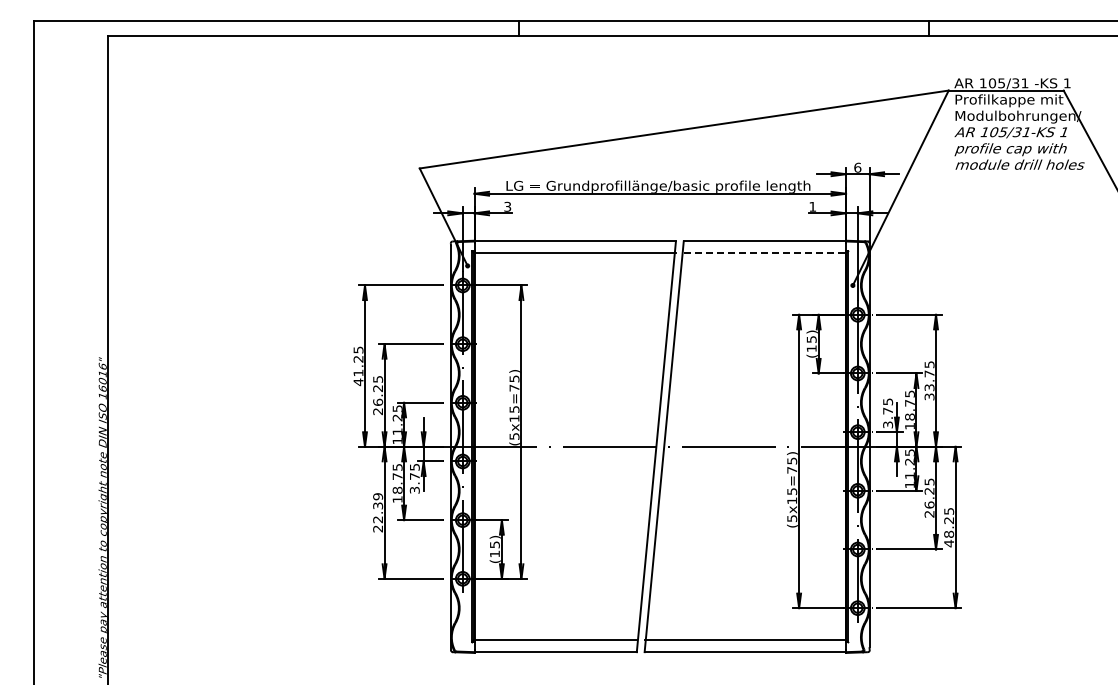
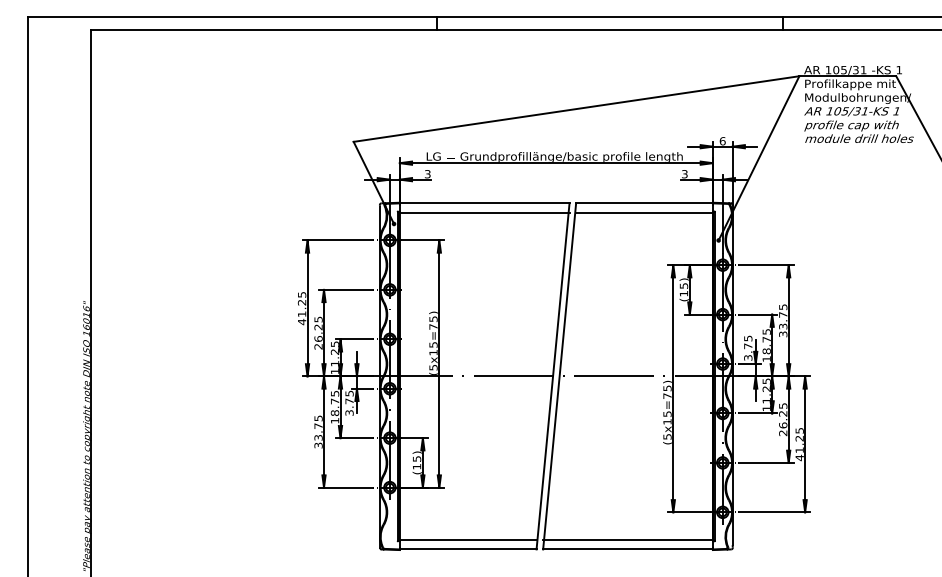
text: (812, 206) -> (684, 173), 1 -> 3
line: (765, 253) -> (644, 213), dashed -> solid
text: (378, 512) -> (318, 431), 22.39 -> 33.75
text: (949, 533) -> (800, 449), 48.25 -> 41.25

